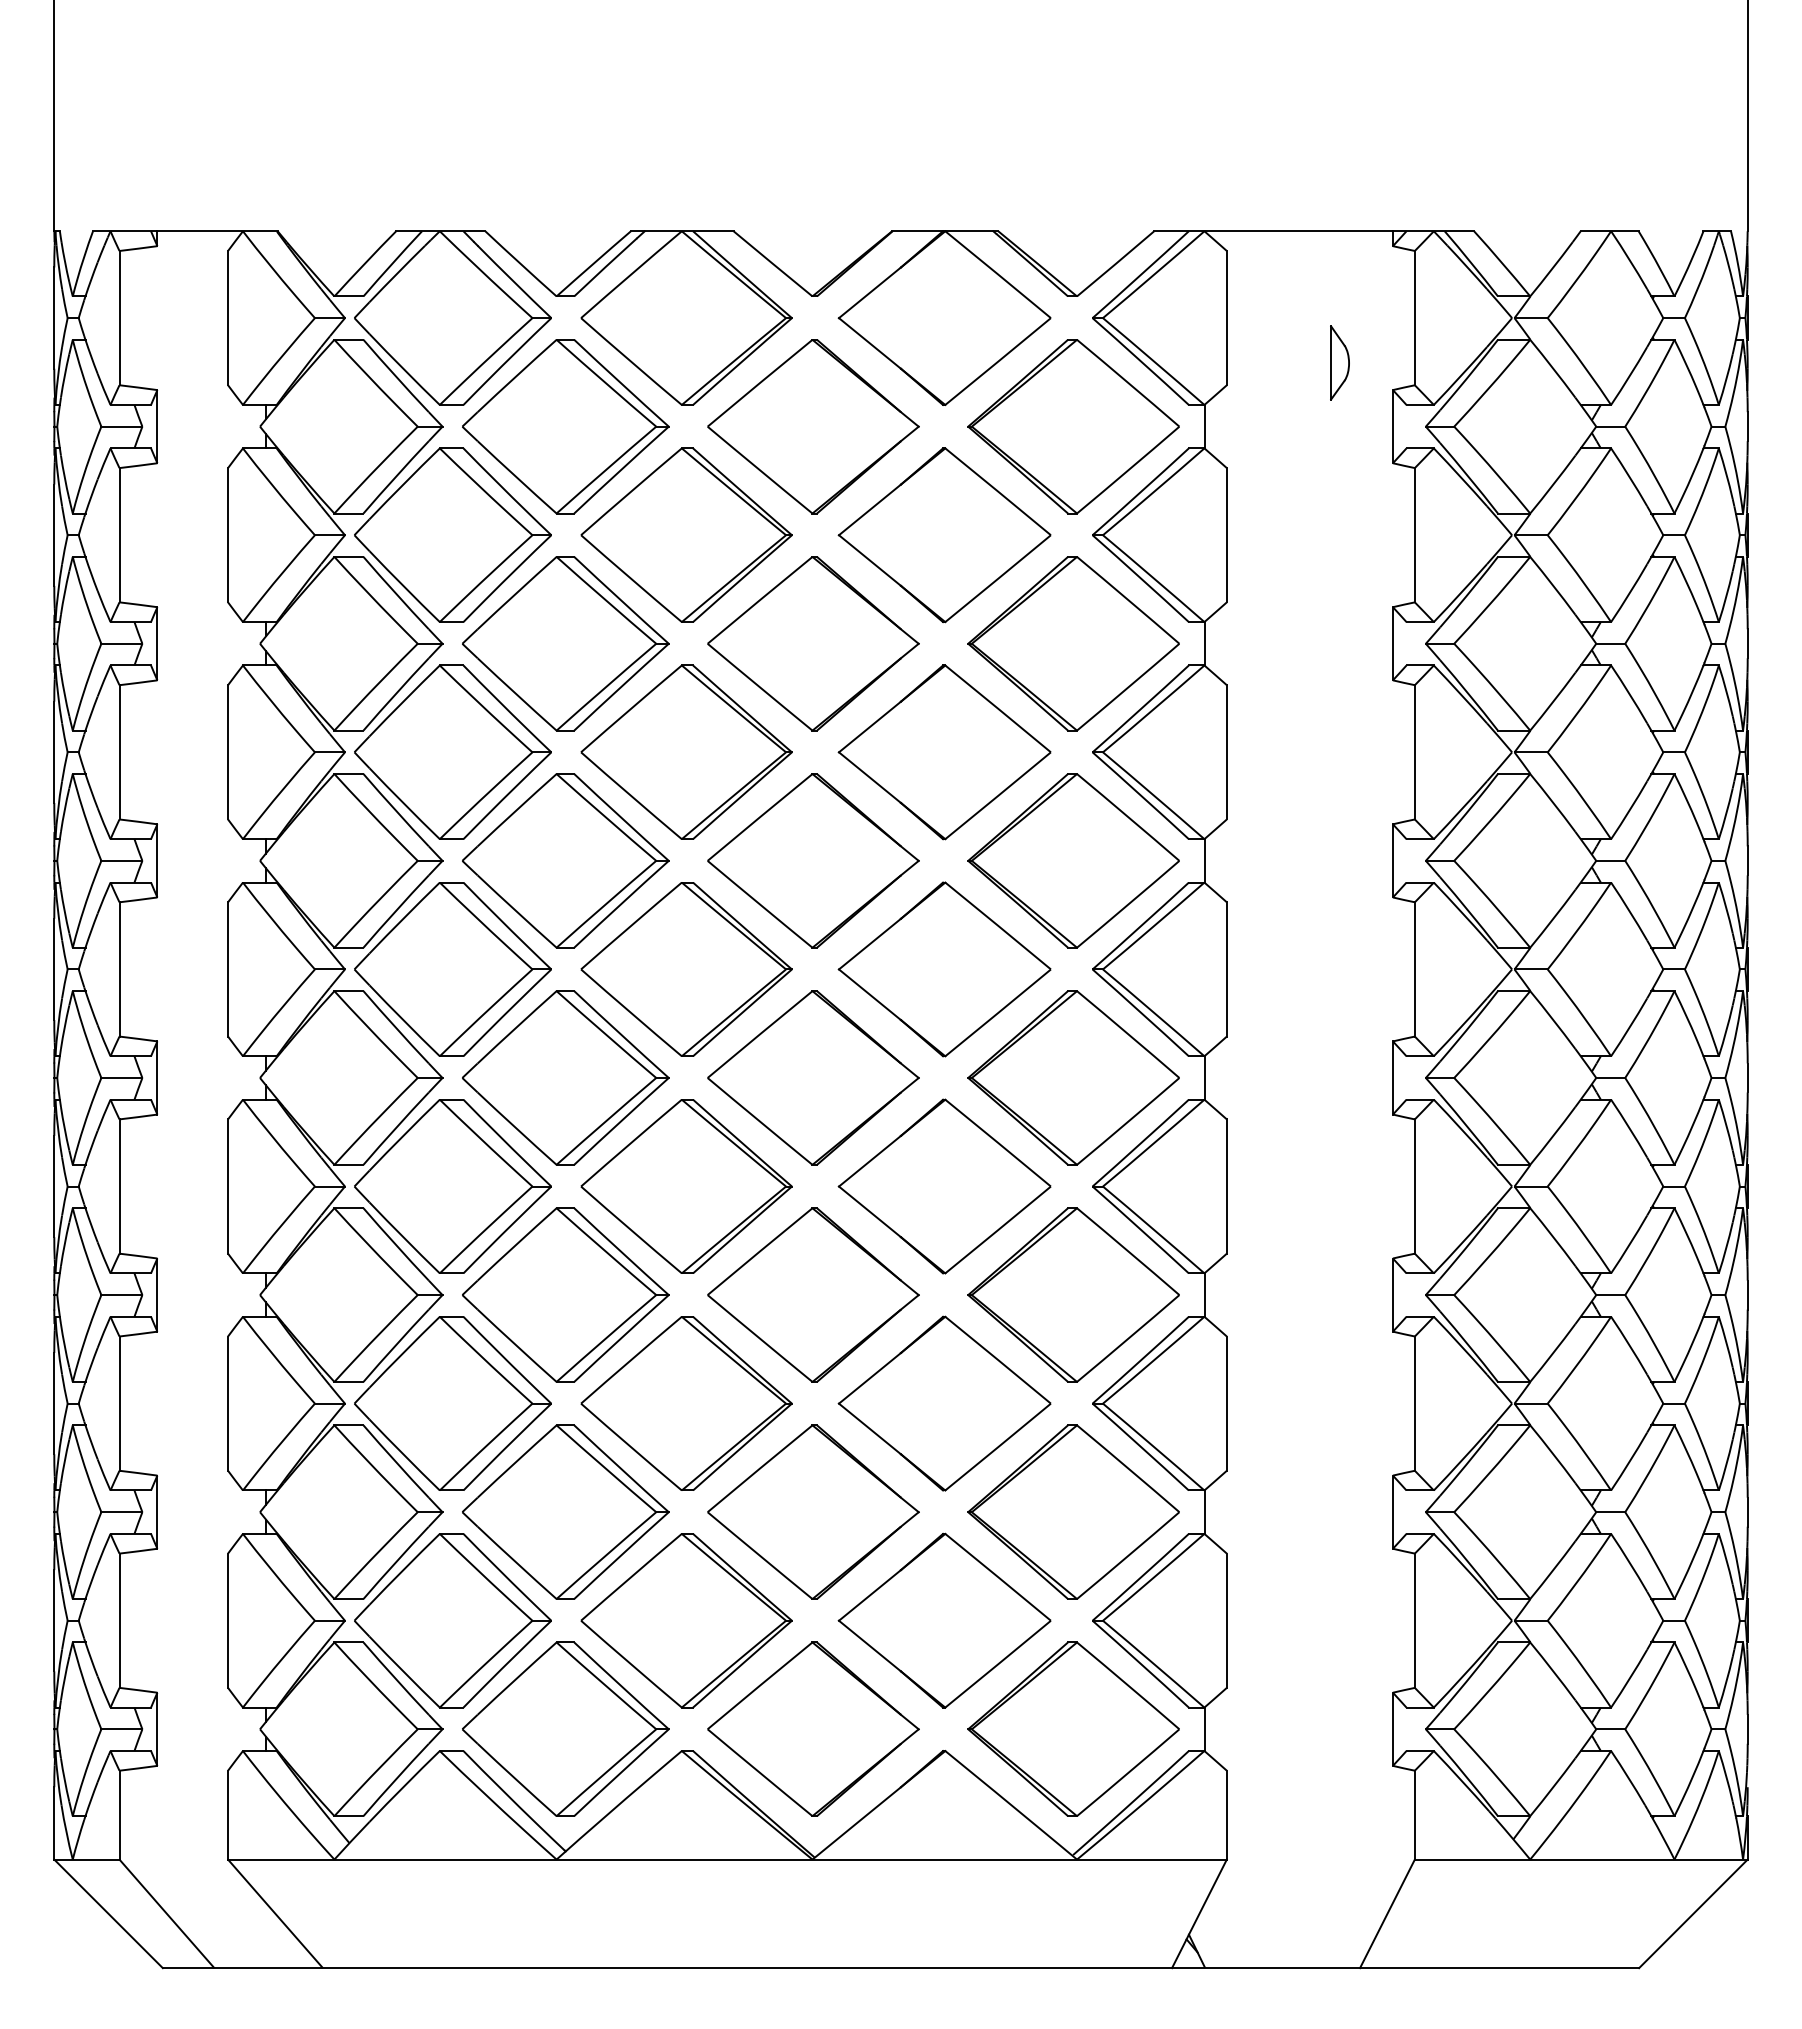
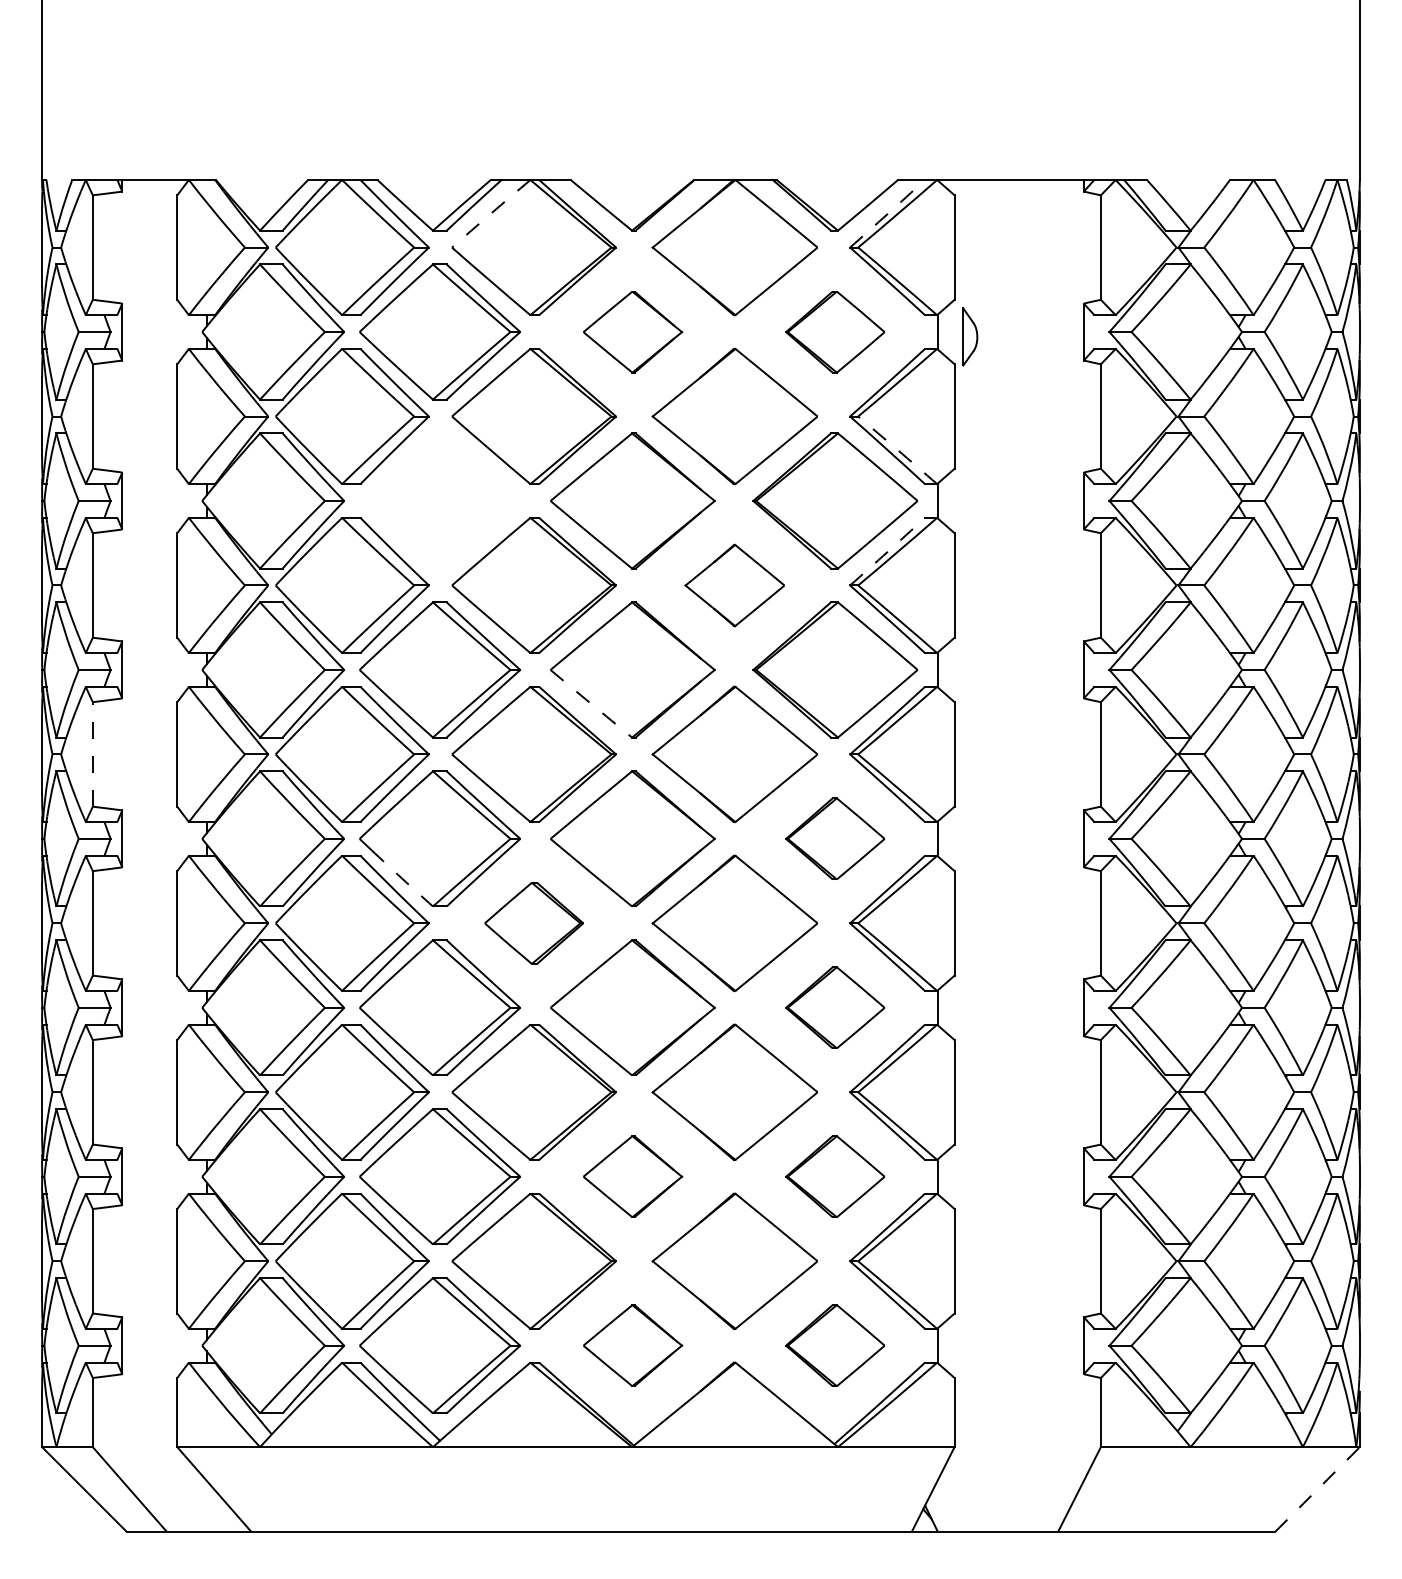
arc: (631, 274) -> (491, 213), solid -> dashed
arc: (1140, 274) -> (887, 213), solid -> dashed
part: (1339, 362) -> (969, 336), moved
part: (813, 426) -> (632, 331), size x0.6
part: (1073, 426) -> (835, 331), size x0.6
arc: (1153, 578) -> (897, 450), solid -> dashed
part: (565, 643) -> (439, 500), removed
arc: (1140, 709) -> (887, 552), solid -> dashed
part: (944, 752) -> (734, 585), size x0.6
arc: (759, 904) -> (590, 703), solid -> dashed
line: (119, 968) -> (92, 753), solid -> dashed
part: (1073, 1077) -> (835, 838), size x0.6
arc: (516, 1128) -> (401, 878), solid -> dashed
part: (686, 1186) -> (534, 923), size x0.6
part: (1073, 1294) -> (835, 1007), size x0.6
part: (813, 1511) -> (632, 1176), size x0.6
part: (1073, 1511) -> (835, 1176), size x0.6
part: (813, 1728) -> (632, 1345), size x0.6
part: (1073, 1728) -> (835, 1345), size x0.6
line: (1693, 1913) -> (1317, 1489), solid -> dashed

